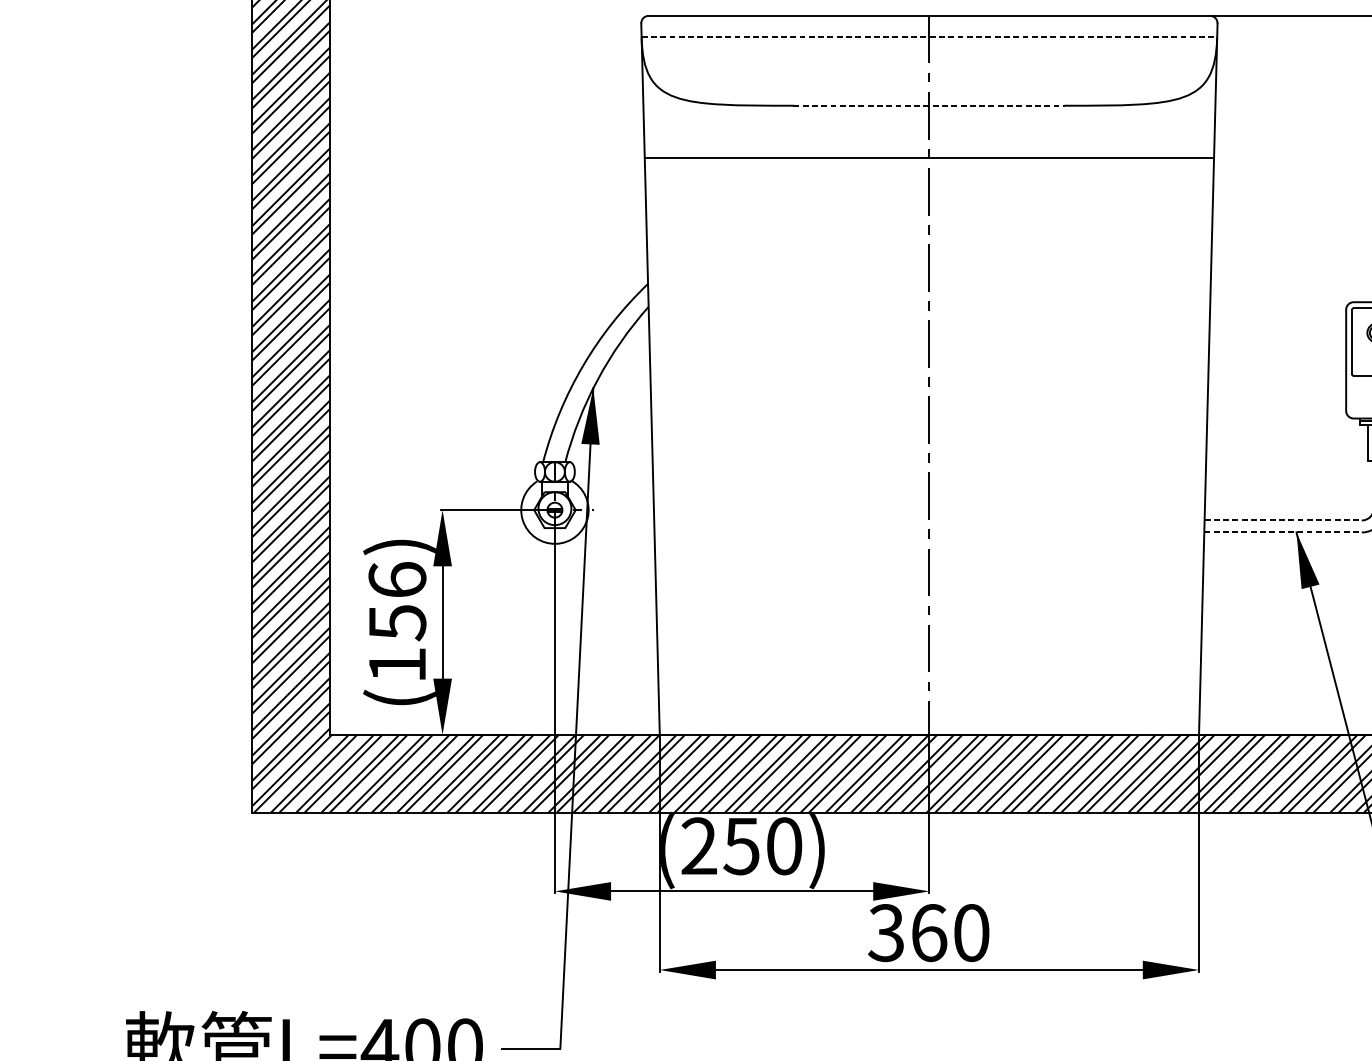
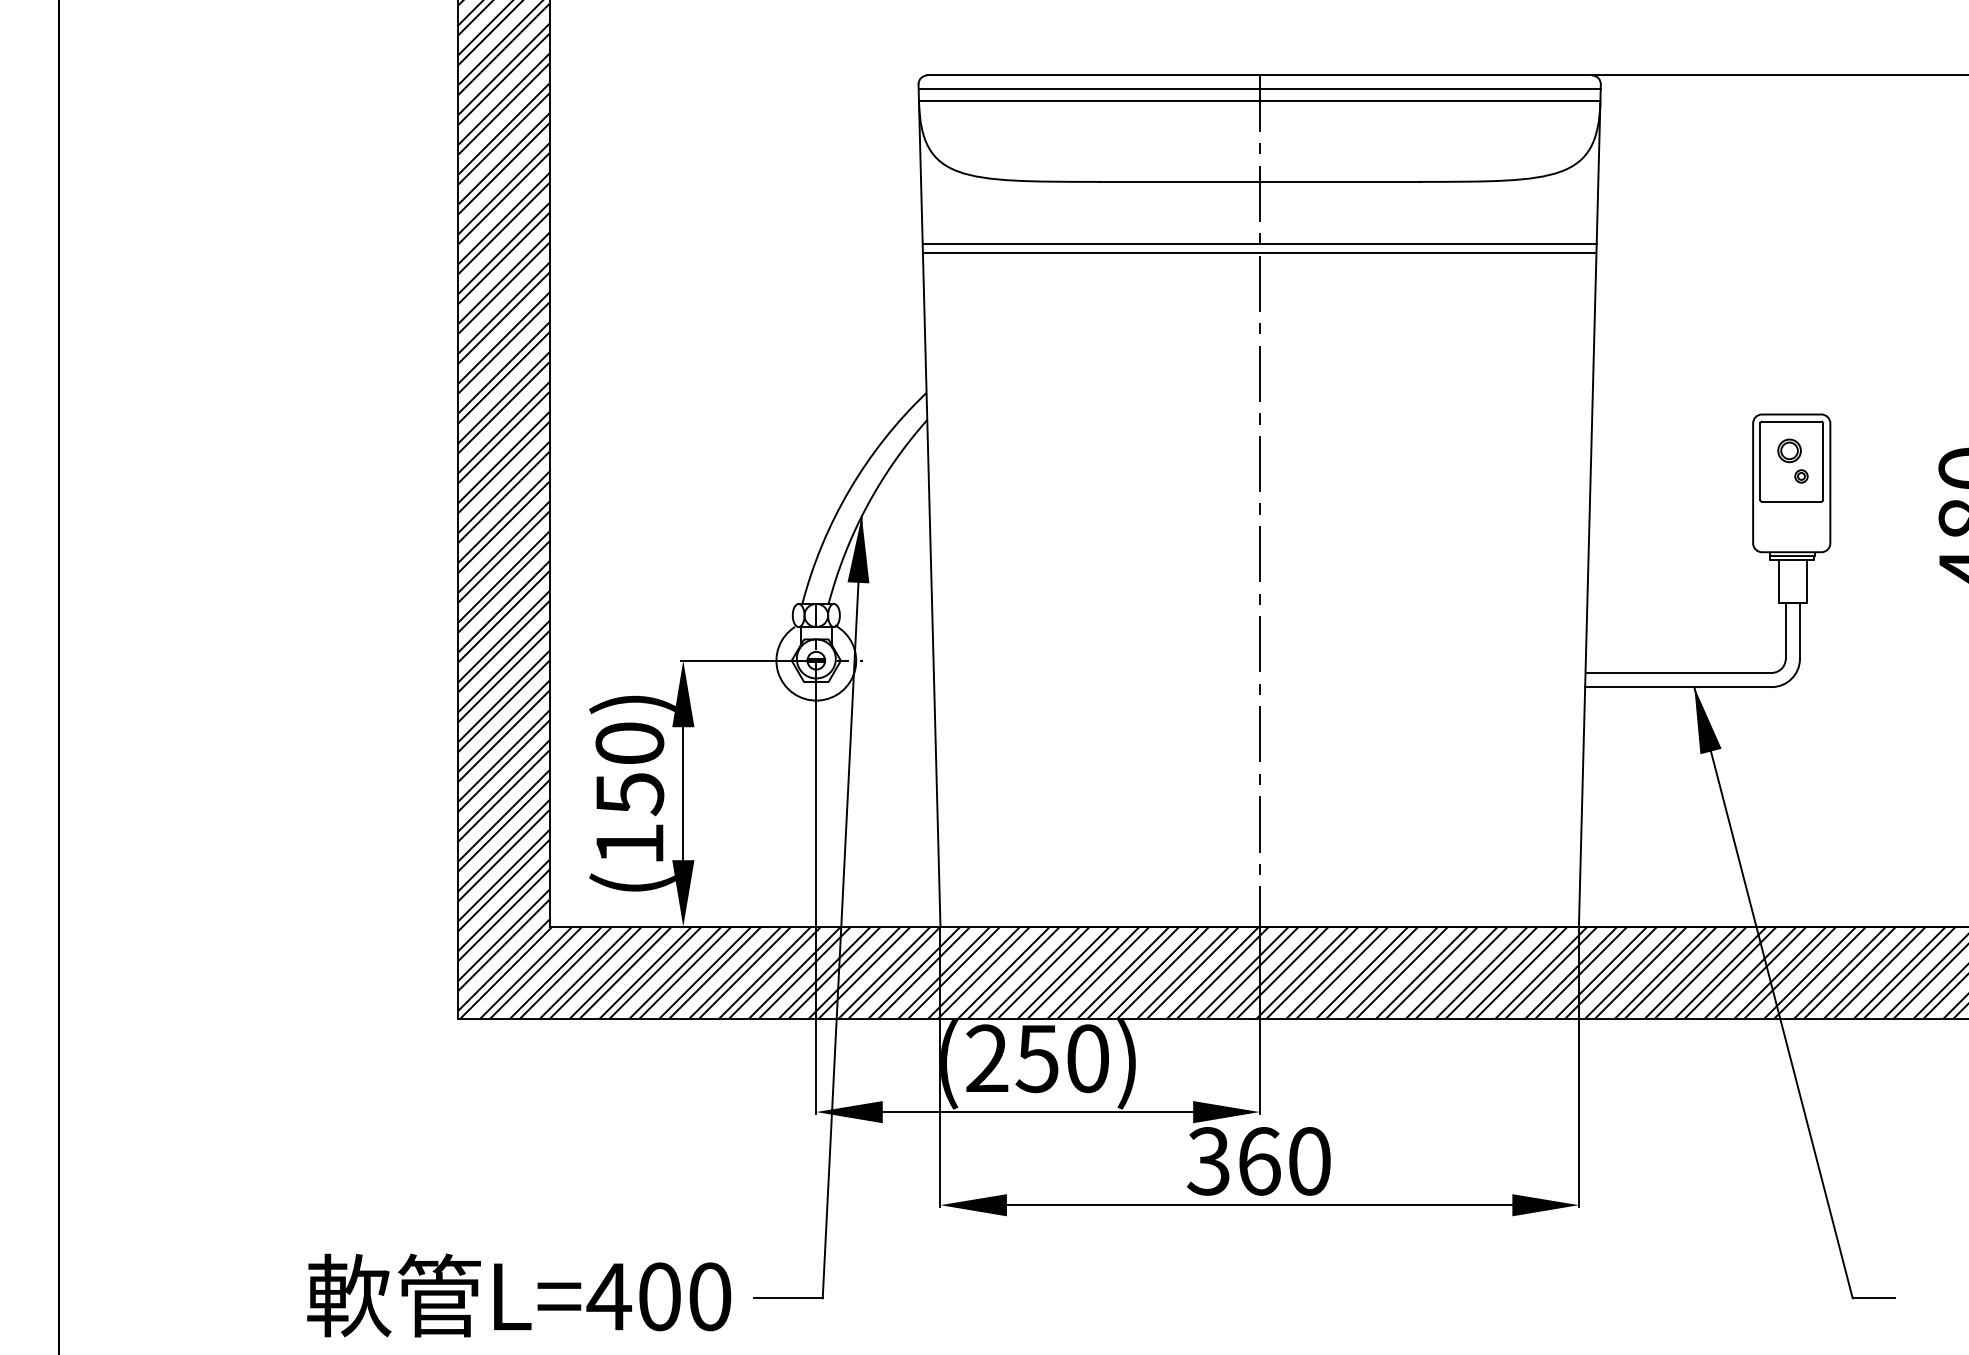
line: (929, 26) -> (1259, 88), added
line: (929, 37) -> (1259, 101), dashed -> solid
line: (930, 105) -> (1260, 181), dashed -> solid
line: (929, 165) -> (1259, 252), added
line: (1283, 520) -> (1679, 672), dashed -> solid
line: (1283, 532) -> (1678, 687), dashed -> solid
text: (397, 579) -> (629, 742), (156) -> (150)

